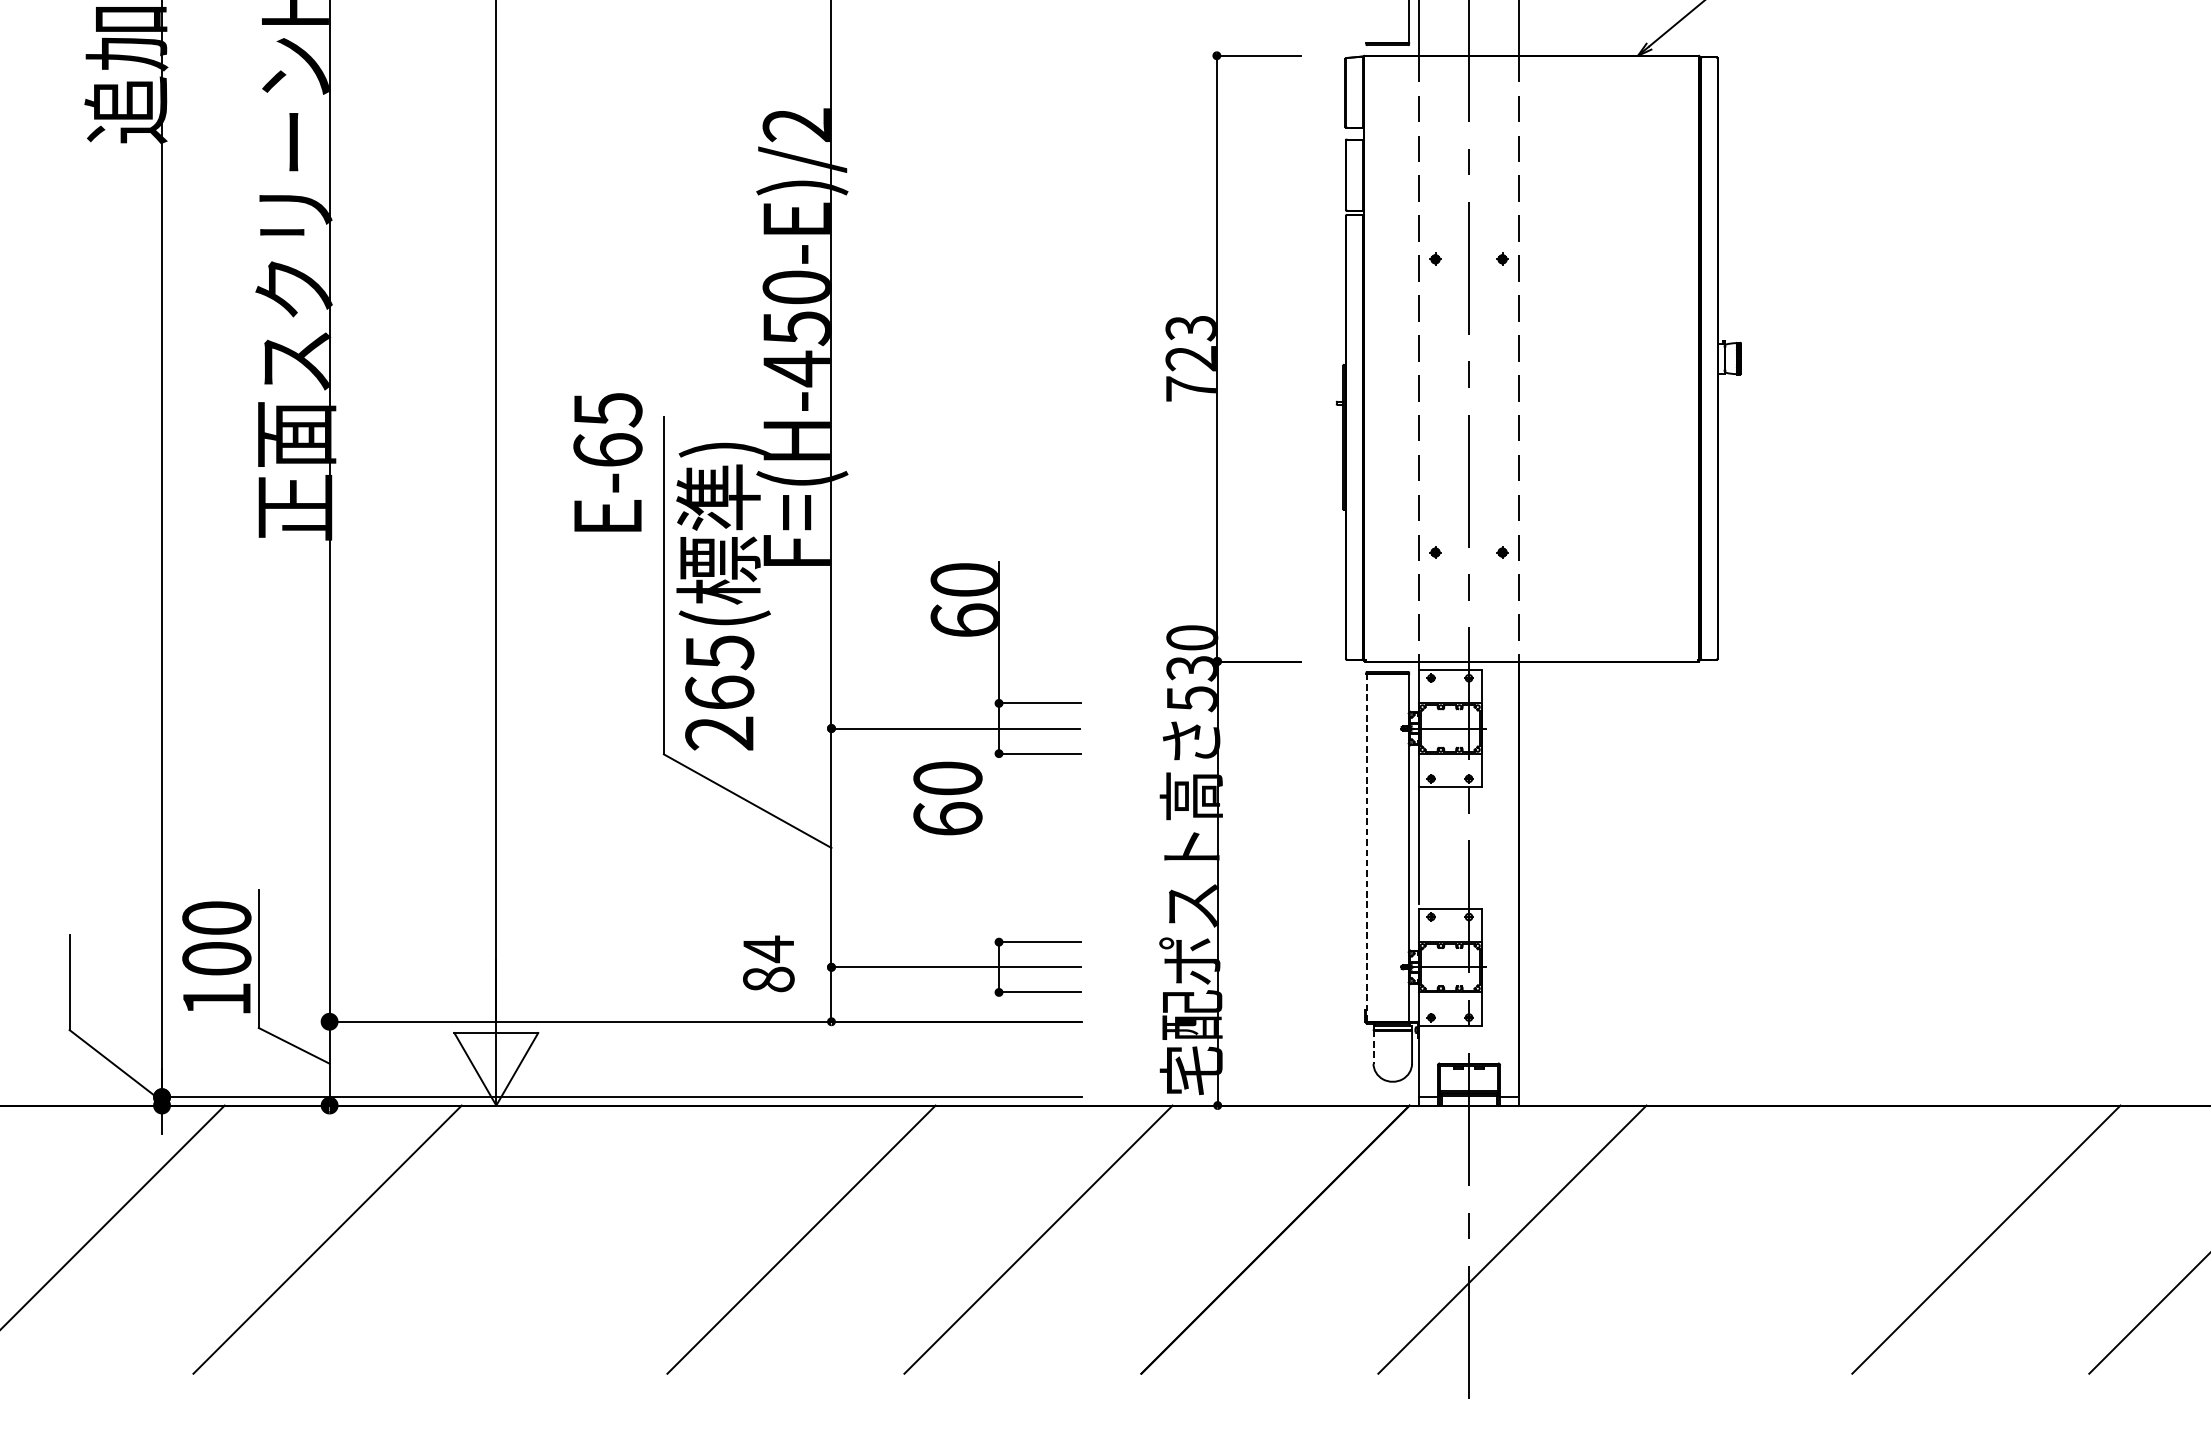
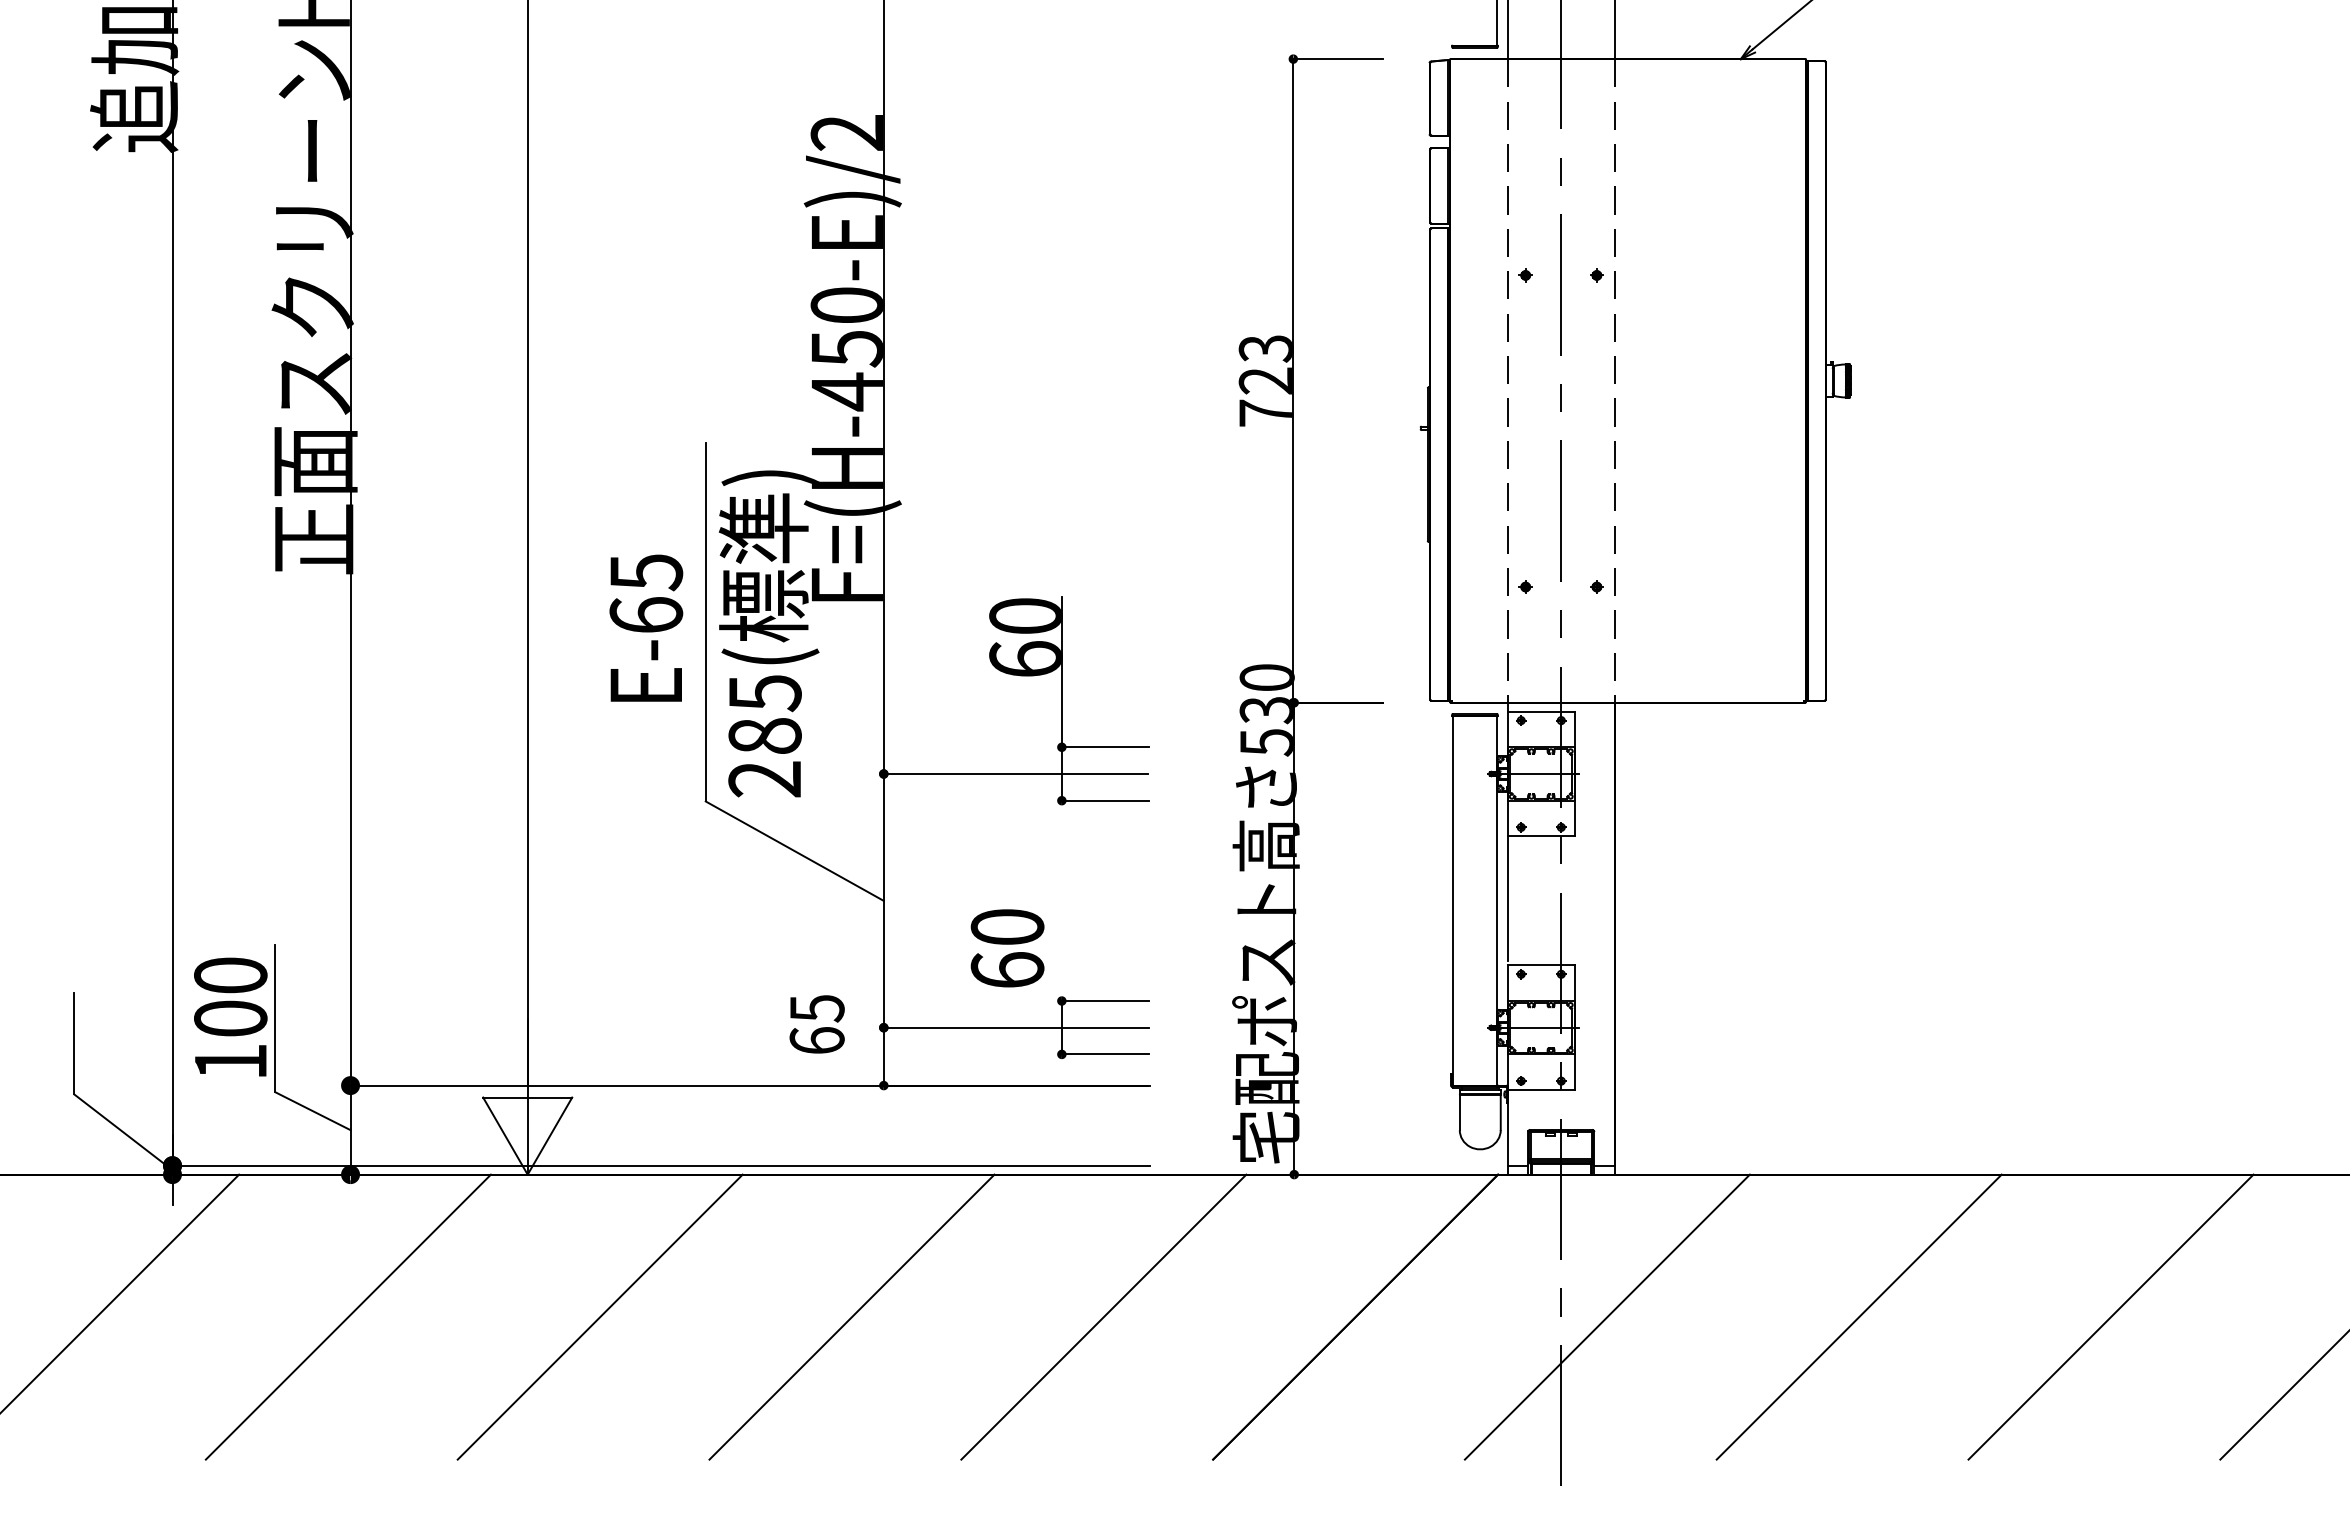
text: (608, 461) -> (646, 627), moved
text: (719, 692) -> (764, 735), 265( -> 285(
text: (947, 798) -> (1007, 948), moved
line: (1366, 847) -> (1452, 900), dashed -> solid
text: (768, 964) -> (816, 1024), 84 -> 65
line: (1373, 1047) -> (1459, 1112), dashed -> solid
line: (563, 1239) -> (599, 1316), added
line: (1748, 1239) -> (1858, 1316), added

